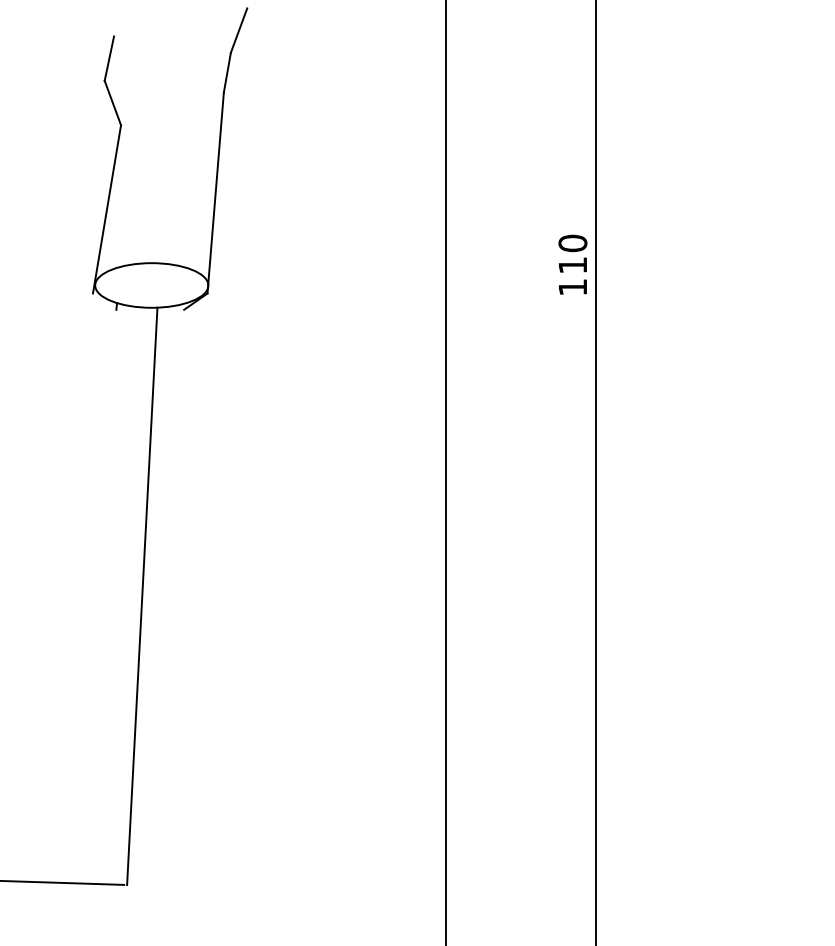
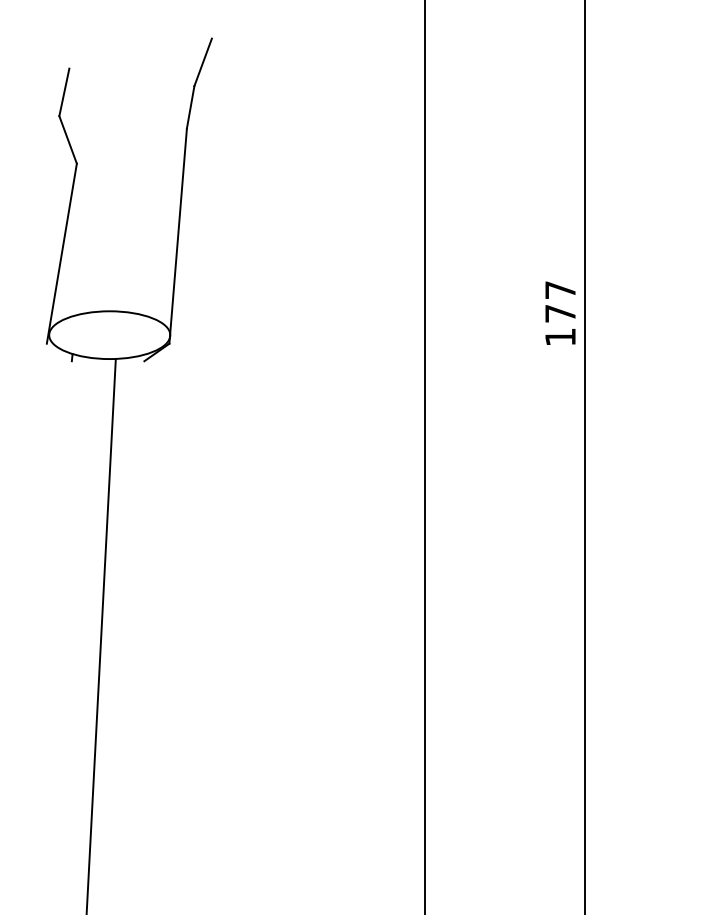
text: (572, 253) -> (560, 300), 110 -> 177

